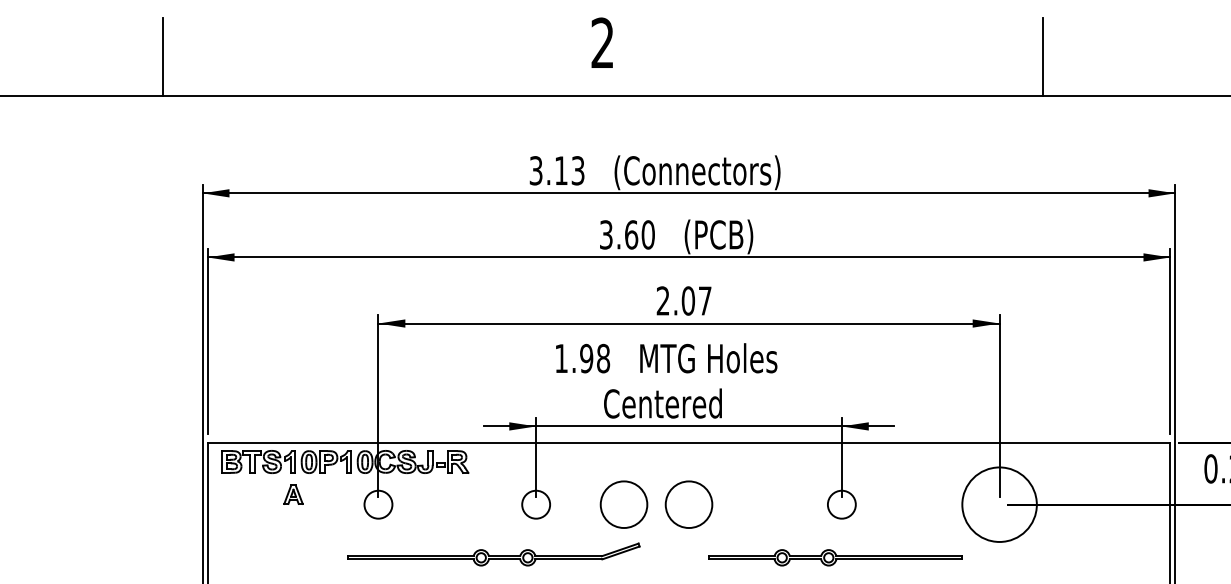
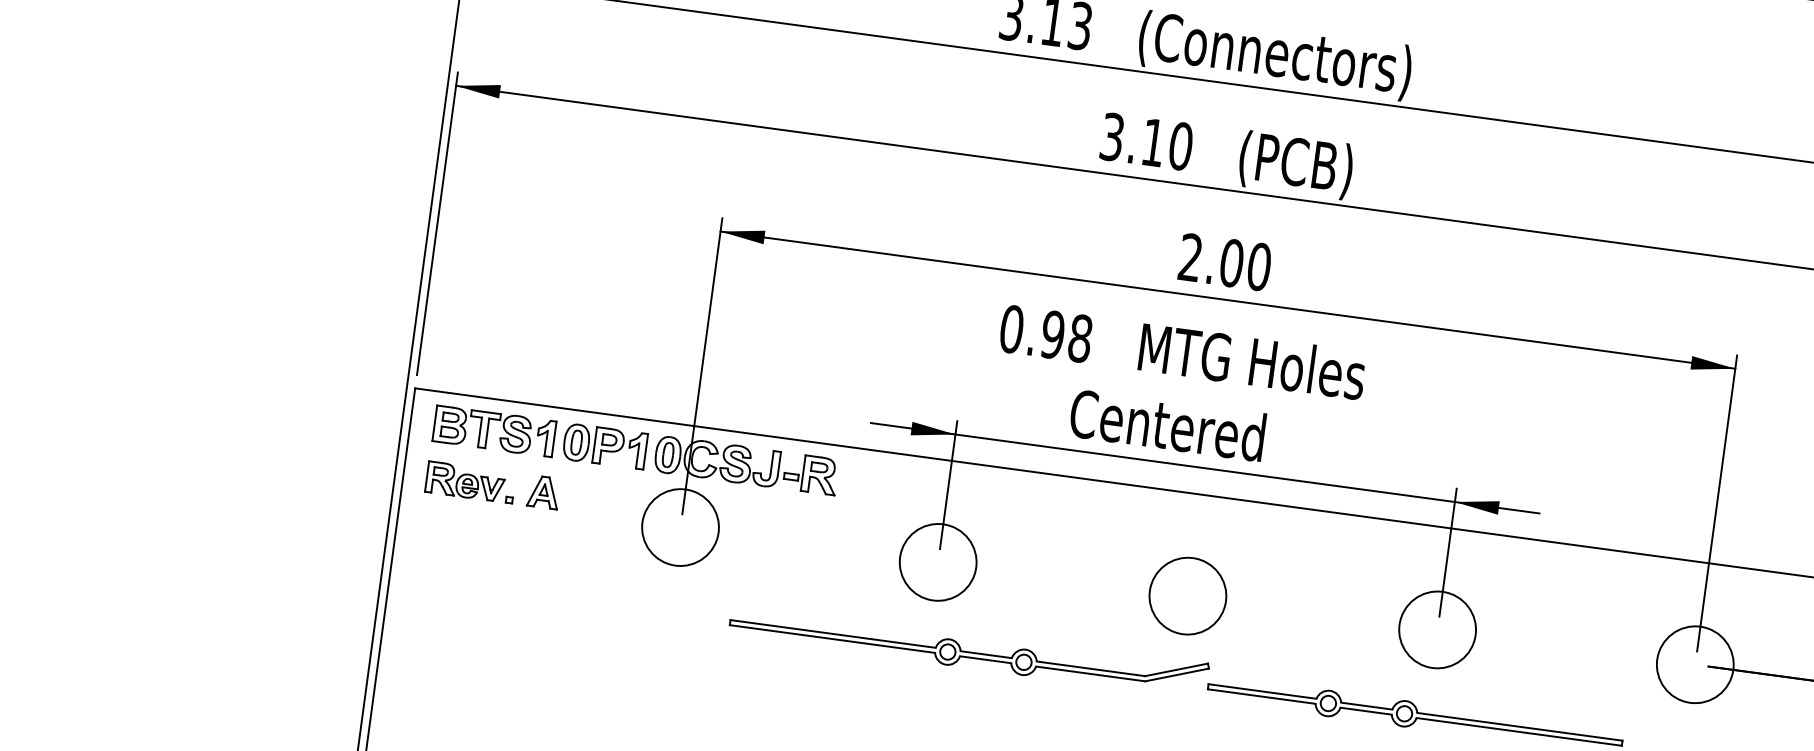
text: (631, 234) -> (1153, 142), 3.60 -> 3.10
text: (704, 300) -> (1258, 265), 2.07 -> 2.00
text: (561, 358) -> (1011, 329), 1.98 -> 0.98
part: (248, 494) -> (470, 482), added
circle: (378, 504) -> (680, 527), size x1.67
circle: (535, 504) -> (937, 561), size x1.67
circle: (623, 504) -> (1080, 581), removed
circle: (841, 504) -> (1437, 629), size x1.67
circle: (999, 504) -> (1695, 664), size x0.62
part: (493, 554) -> (968, 649), moved

